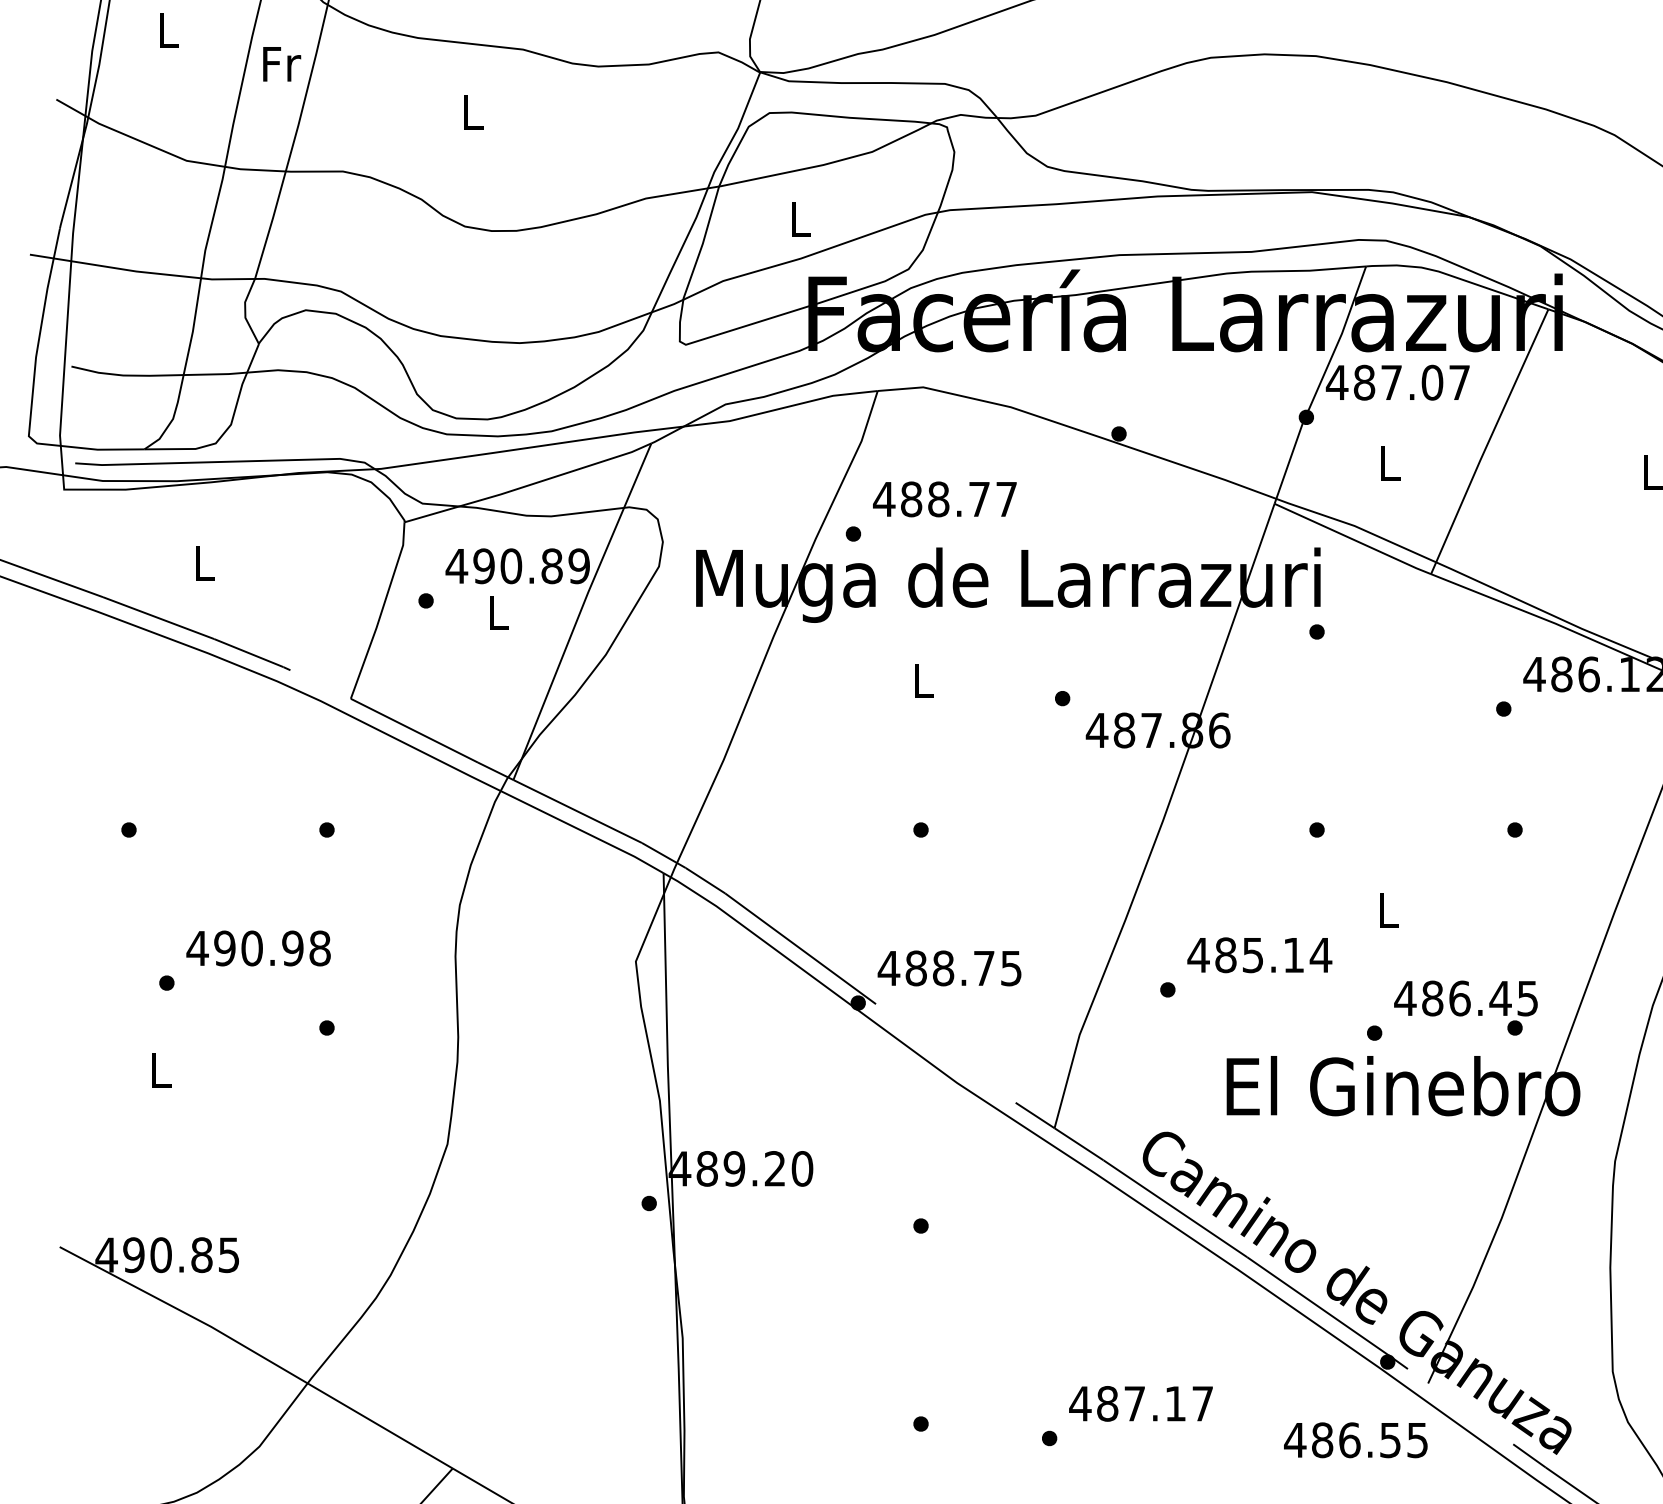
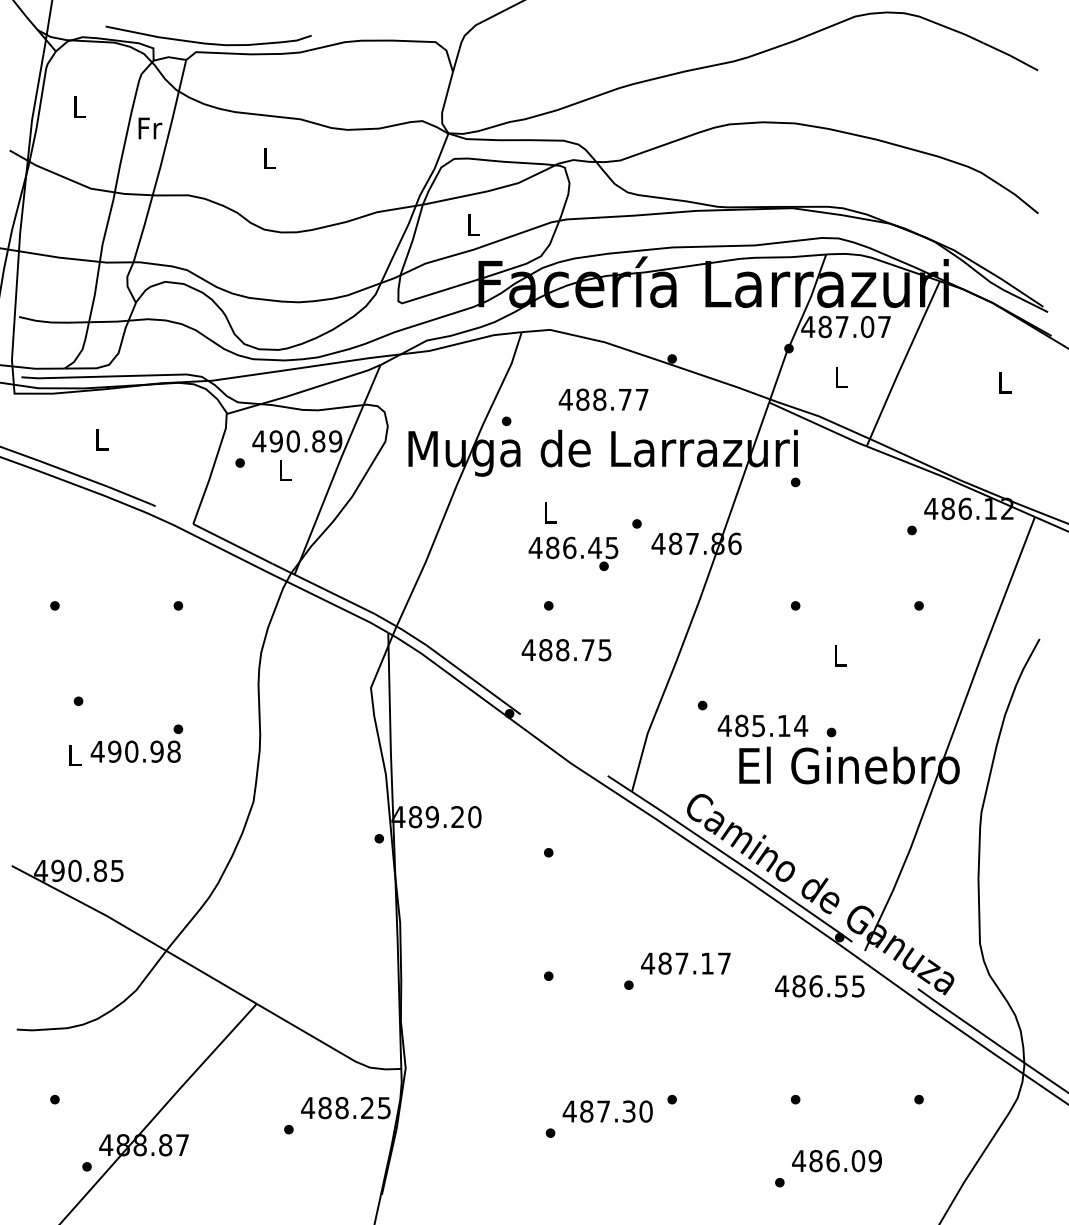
text: (944, 498) -> (603, 399), moved
text: (258, 948) -> (135, 751), moved
text: (1259, 954) -> (762, 725), moved
text: (949, 968) -> (566, 650), moved
text: (1465, 1007) -> (573, 553), moved

